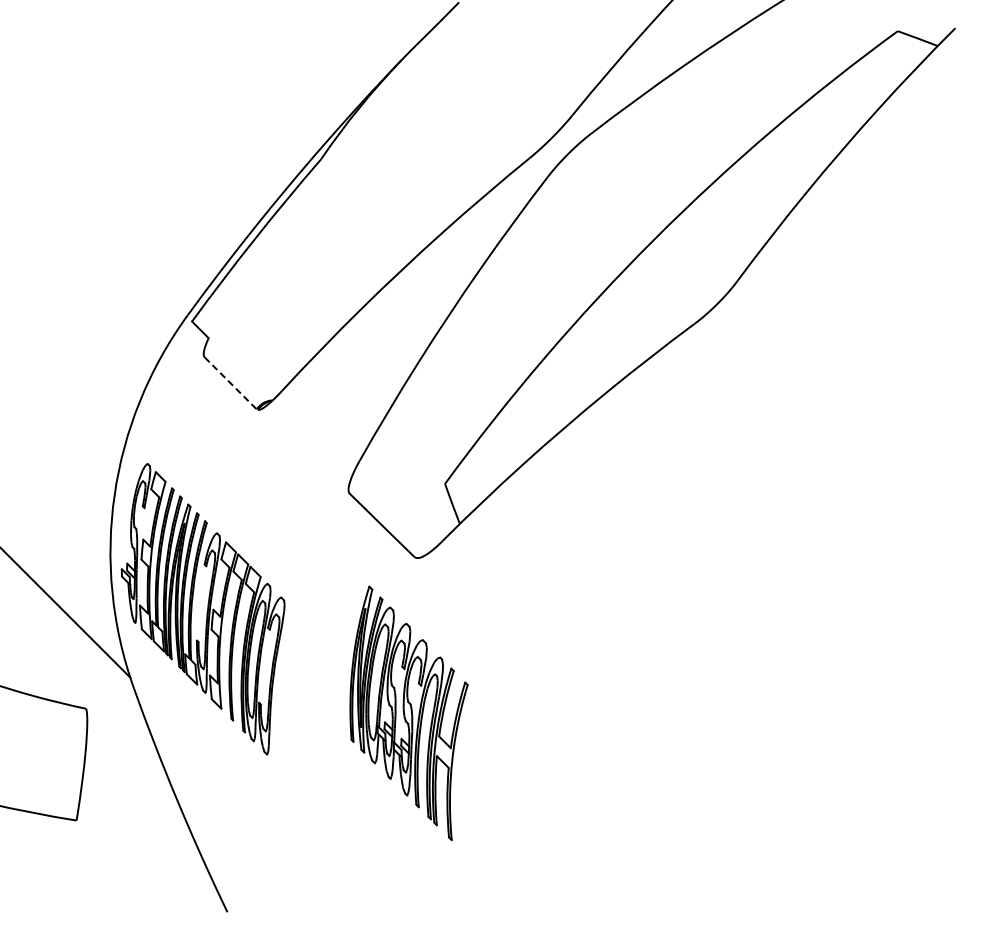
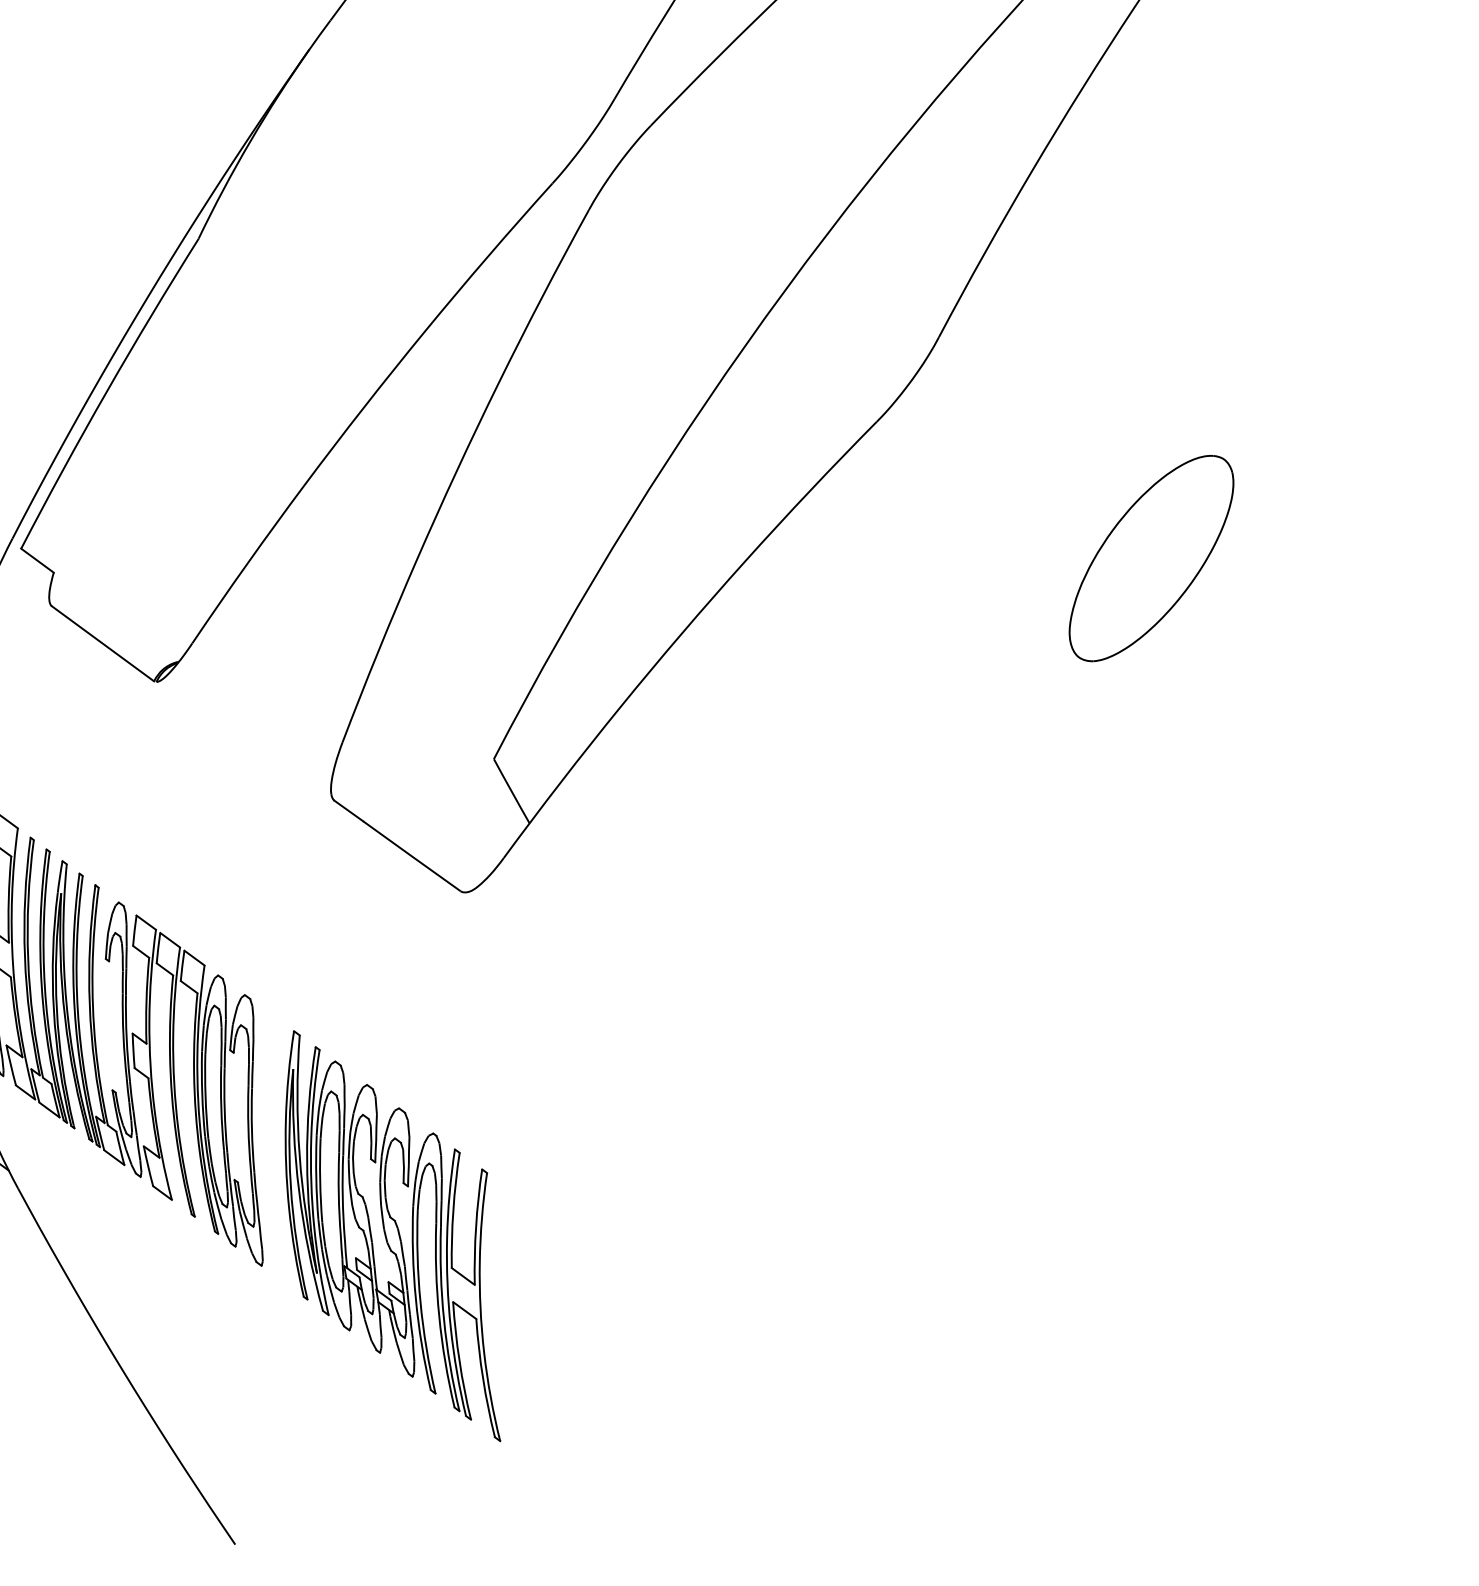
line: (230, 383) -> (102, 644), dashed -> solid
part: (840, 426) -> (1151, 558), added
part: (408, 713) -> (393, 1236), moved

